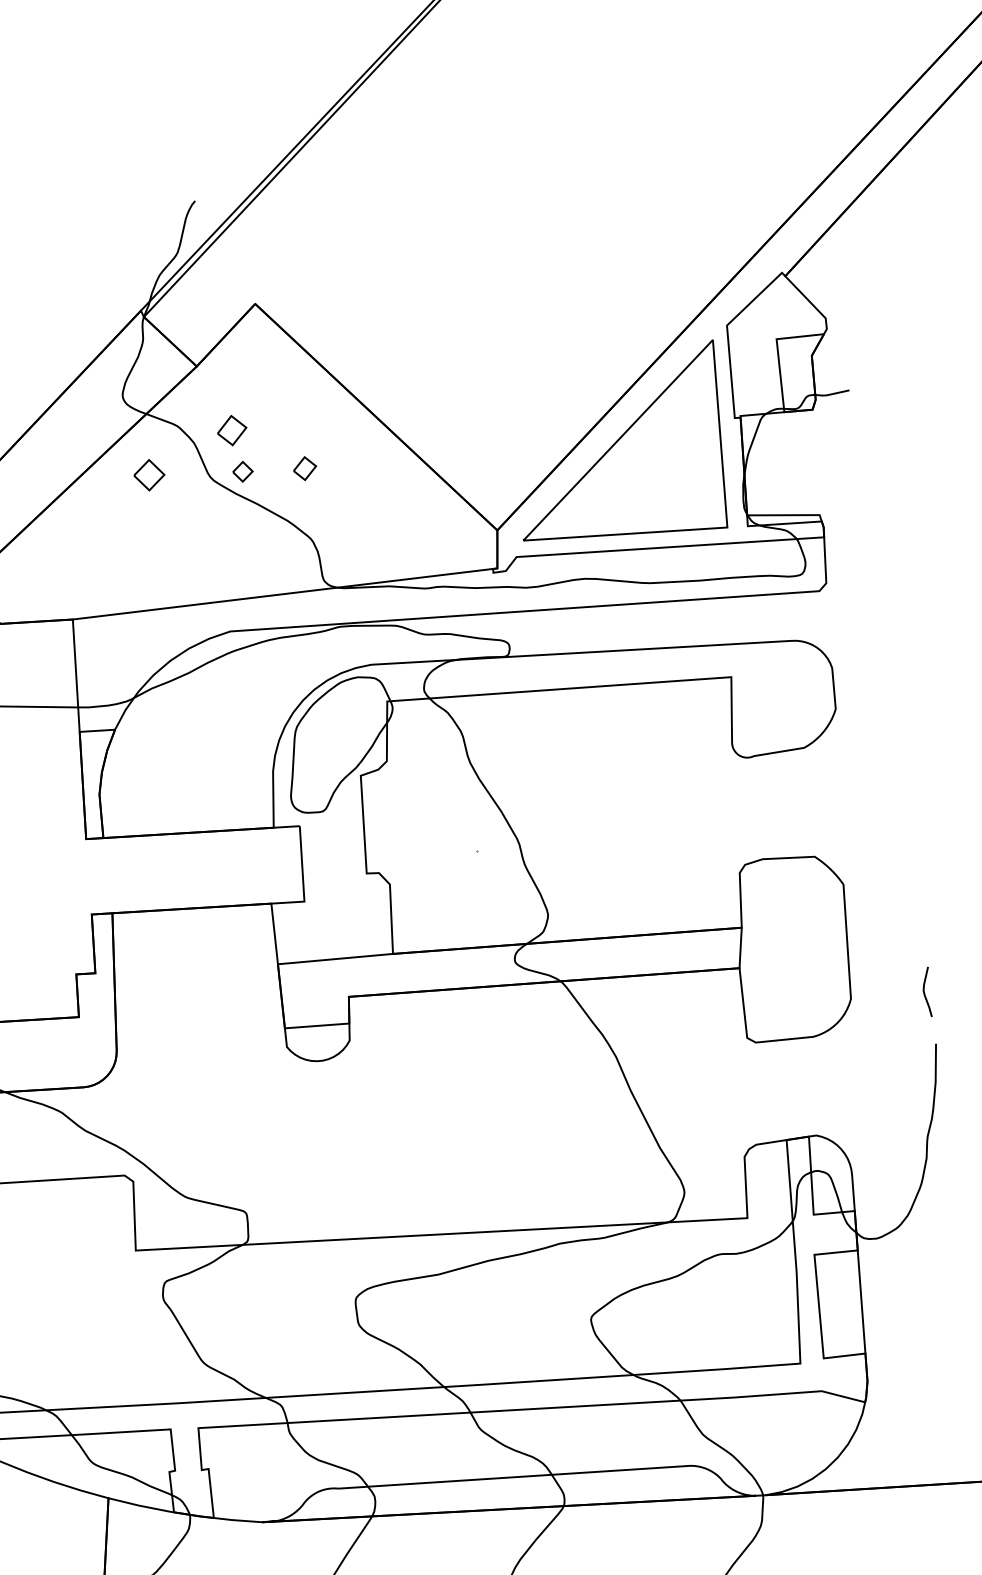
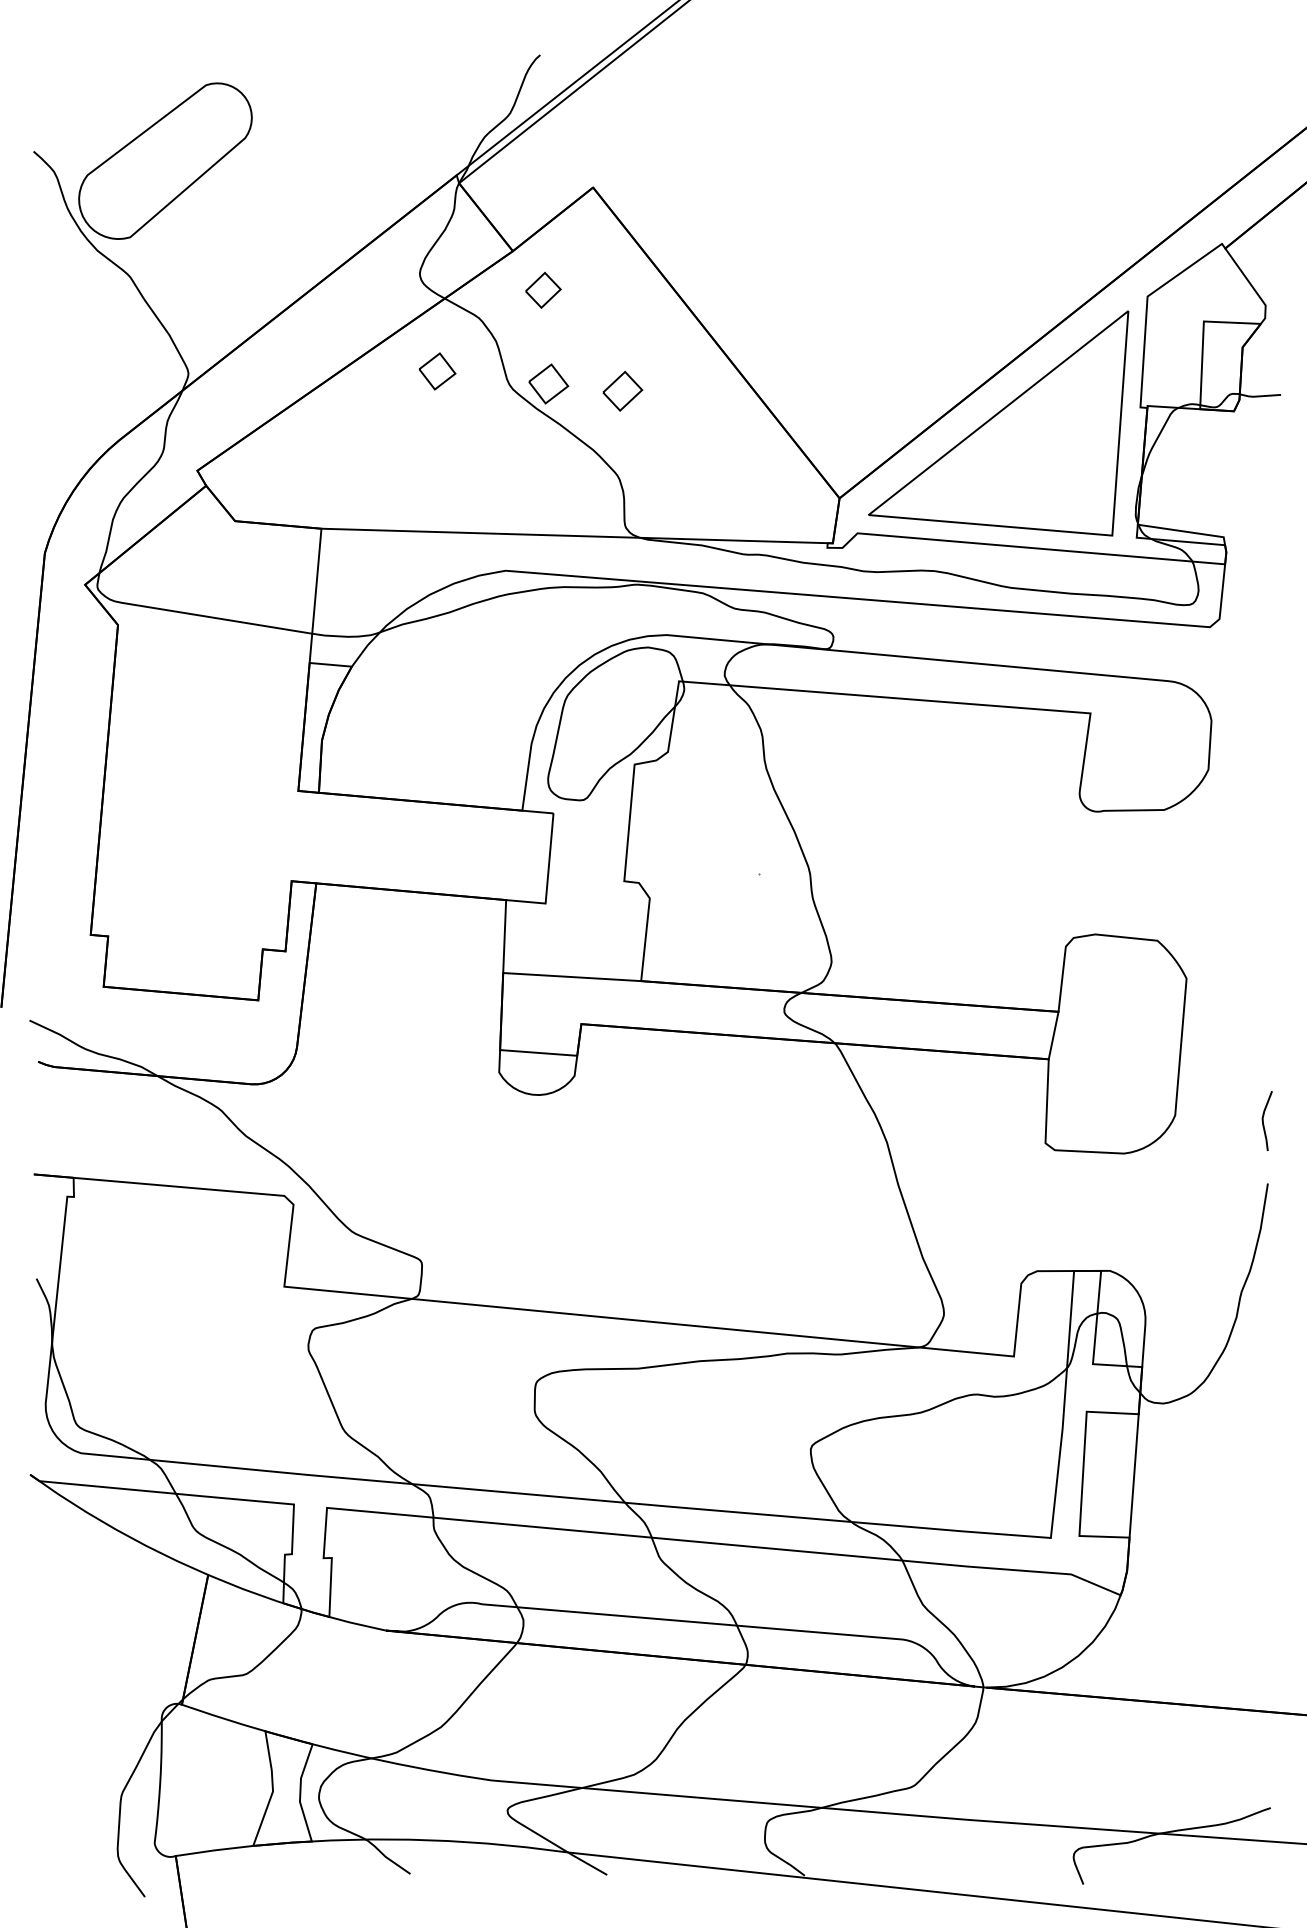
part: (232, 430) -> (543, 290), moved
part: (304, 468) -> (622, 390), size x1.43
part: (242, 471) -> (548, 383), size x1.67

